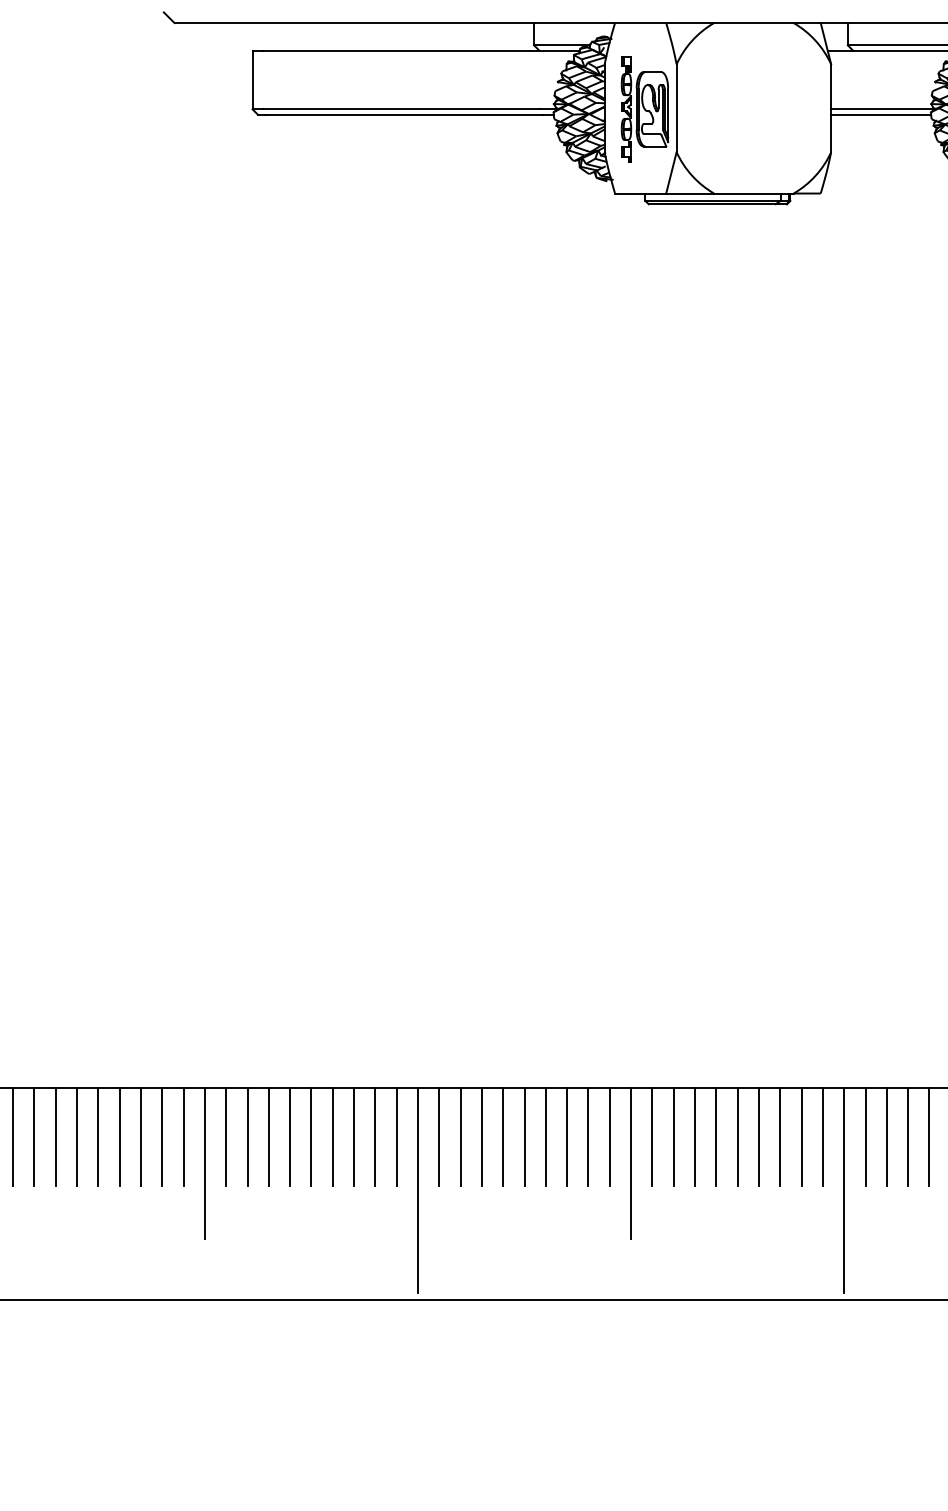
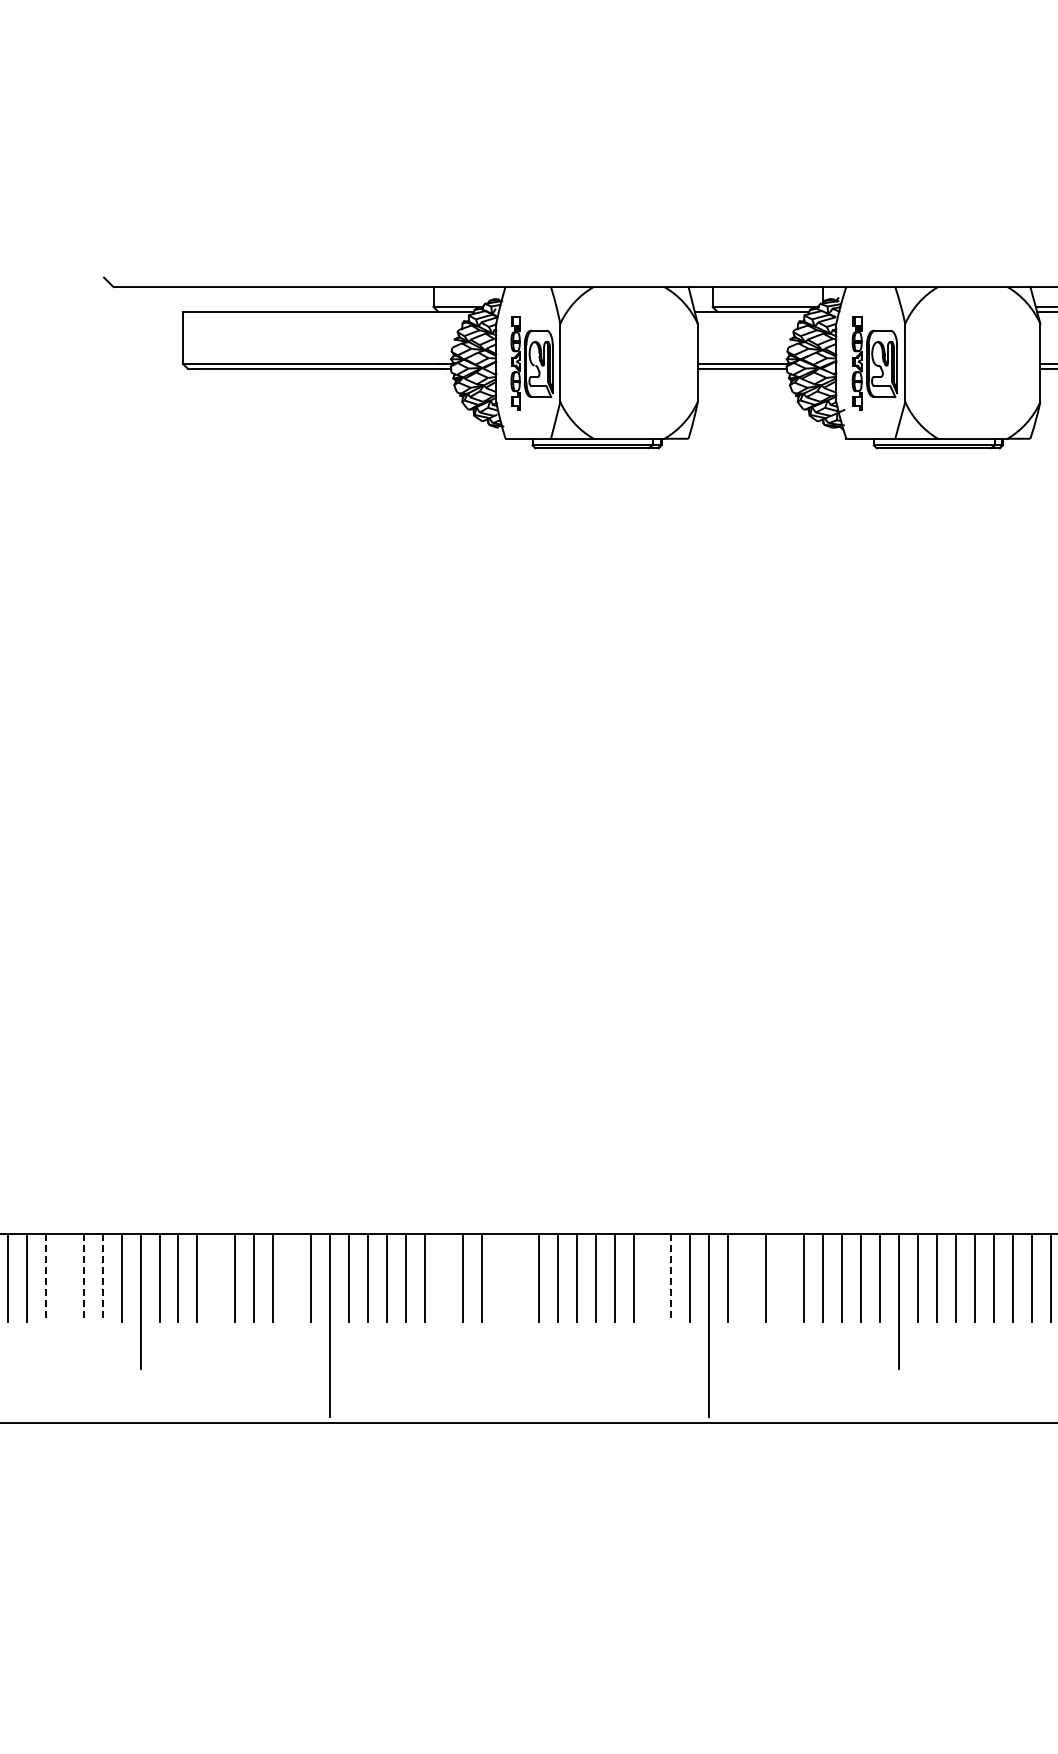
line: (119, 1136) -> (64, 1277), removed
line: (290, 1136) -> (216, 1277), removed
line: (375, 1136) -> (292, 1277), removed
line: (545, 1136) -> (443, 1277), removed
line: (609, 1136) -> (500, 1277), removed
line: (780, 1136) -> (652, 1277), removed
line: (887, 1136) -> (747, 1277), removed
line: (929, 1136) -> (785, 1277), removed
line: (98, 1137) -> (45, 1278), solid -> dashed
line: (140, 1137) -> (83, 1278), solid -> dashed
line: (162, 1137) -> (102, 1278), solid -> dashed
line: (801, 1137) -> (671, 1278), solid -> dashed
line: (630, 1163) -> (519, 1301), removed

